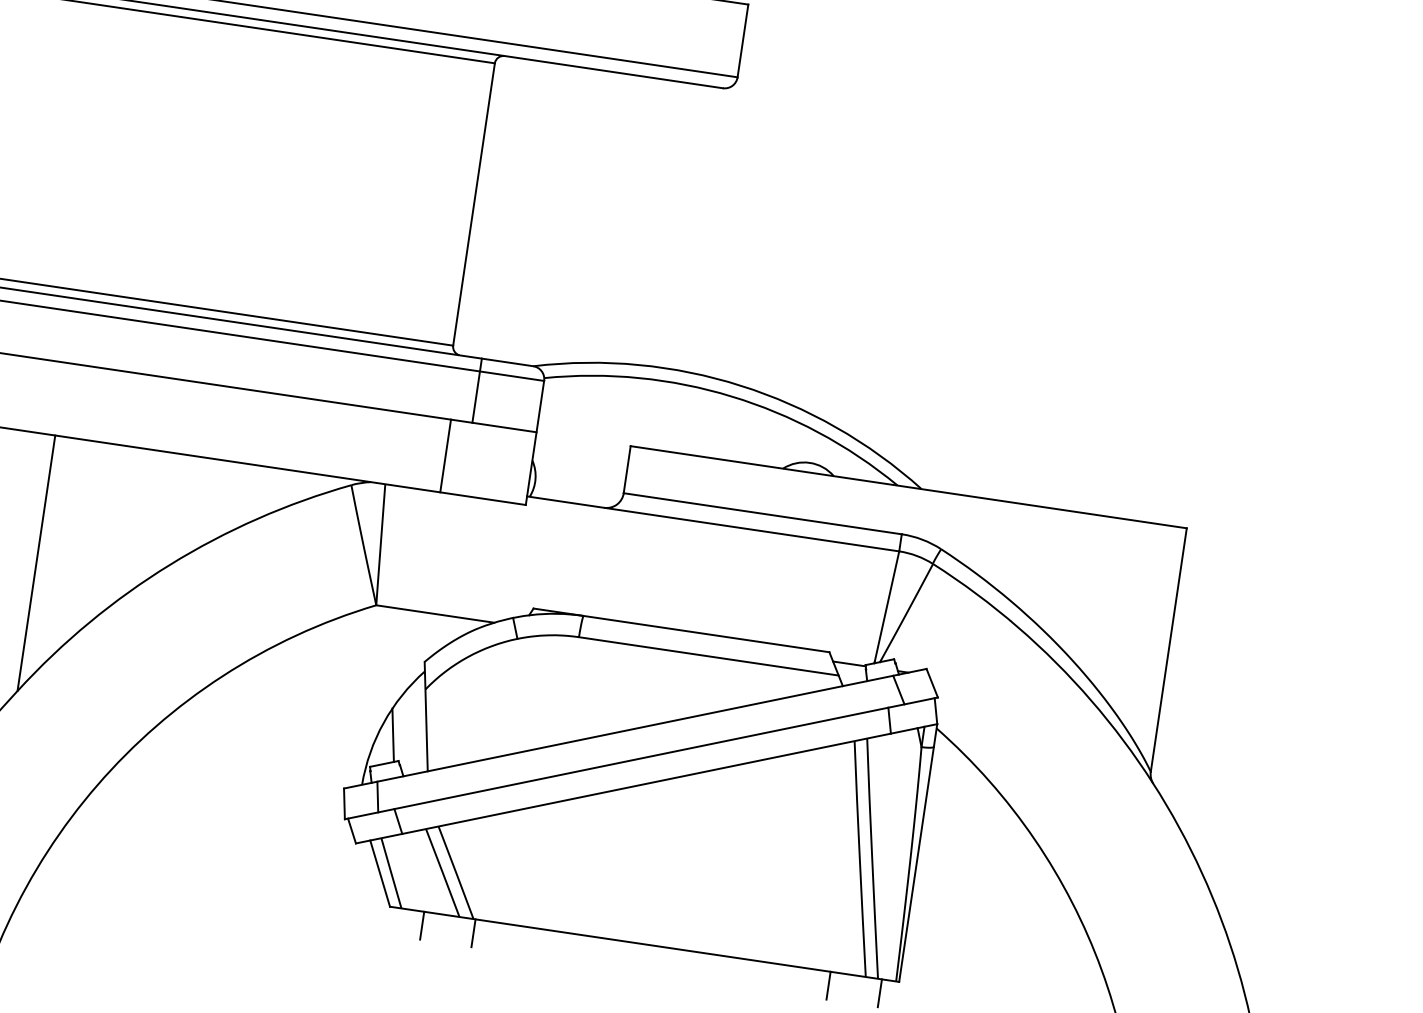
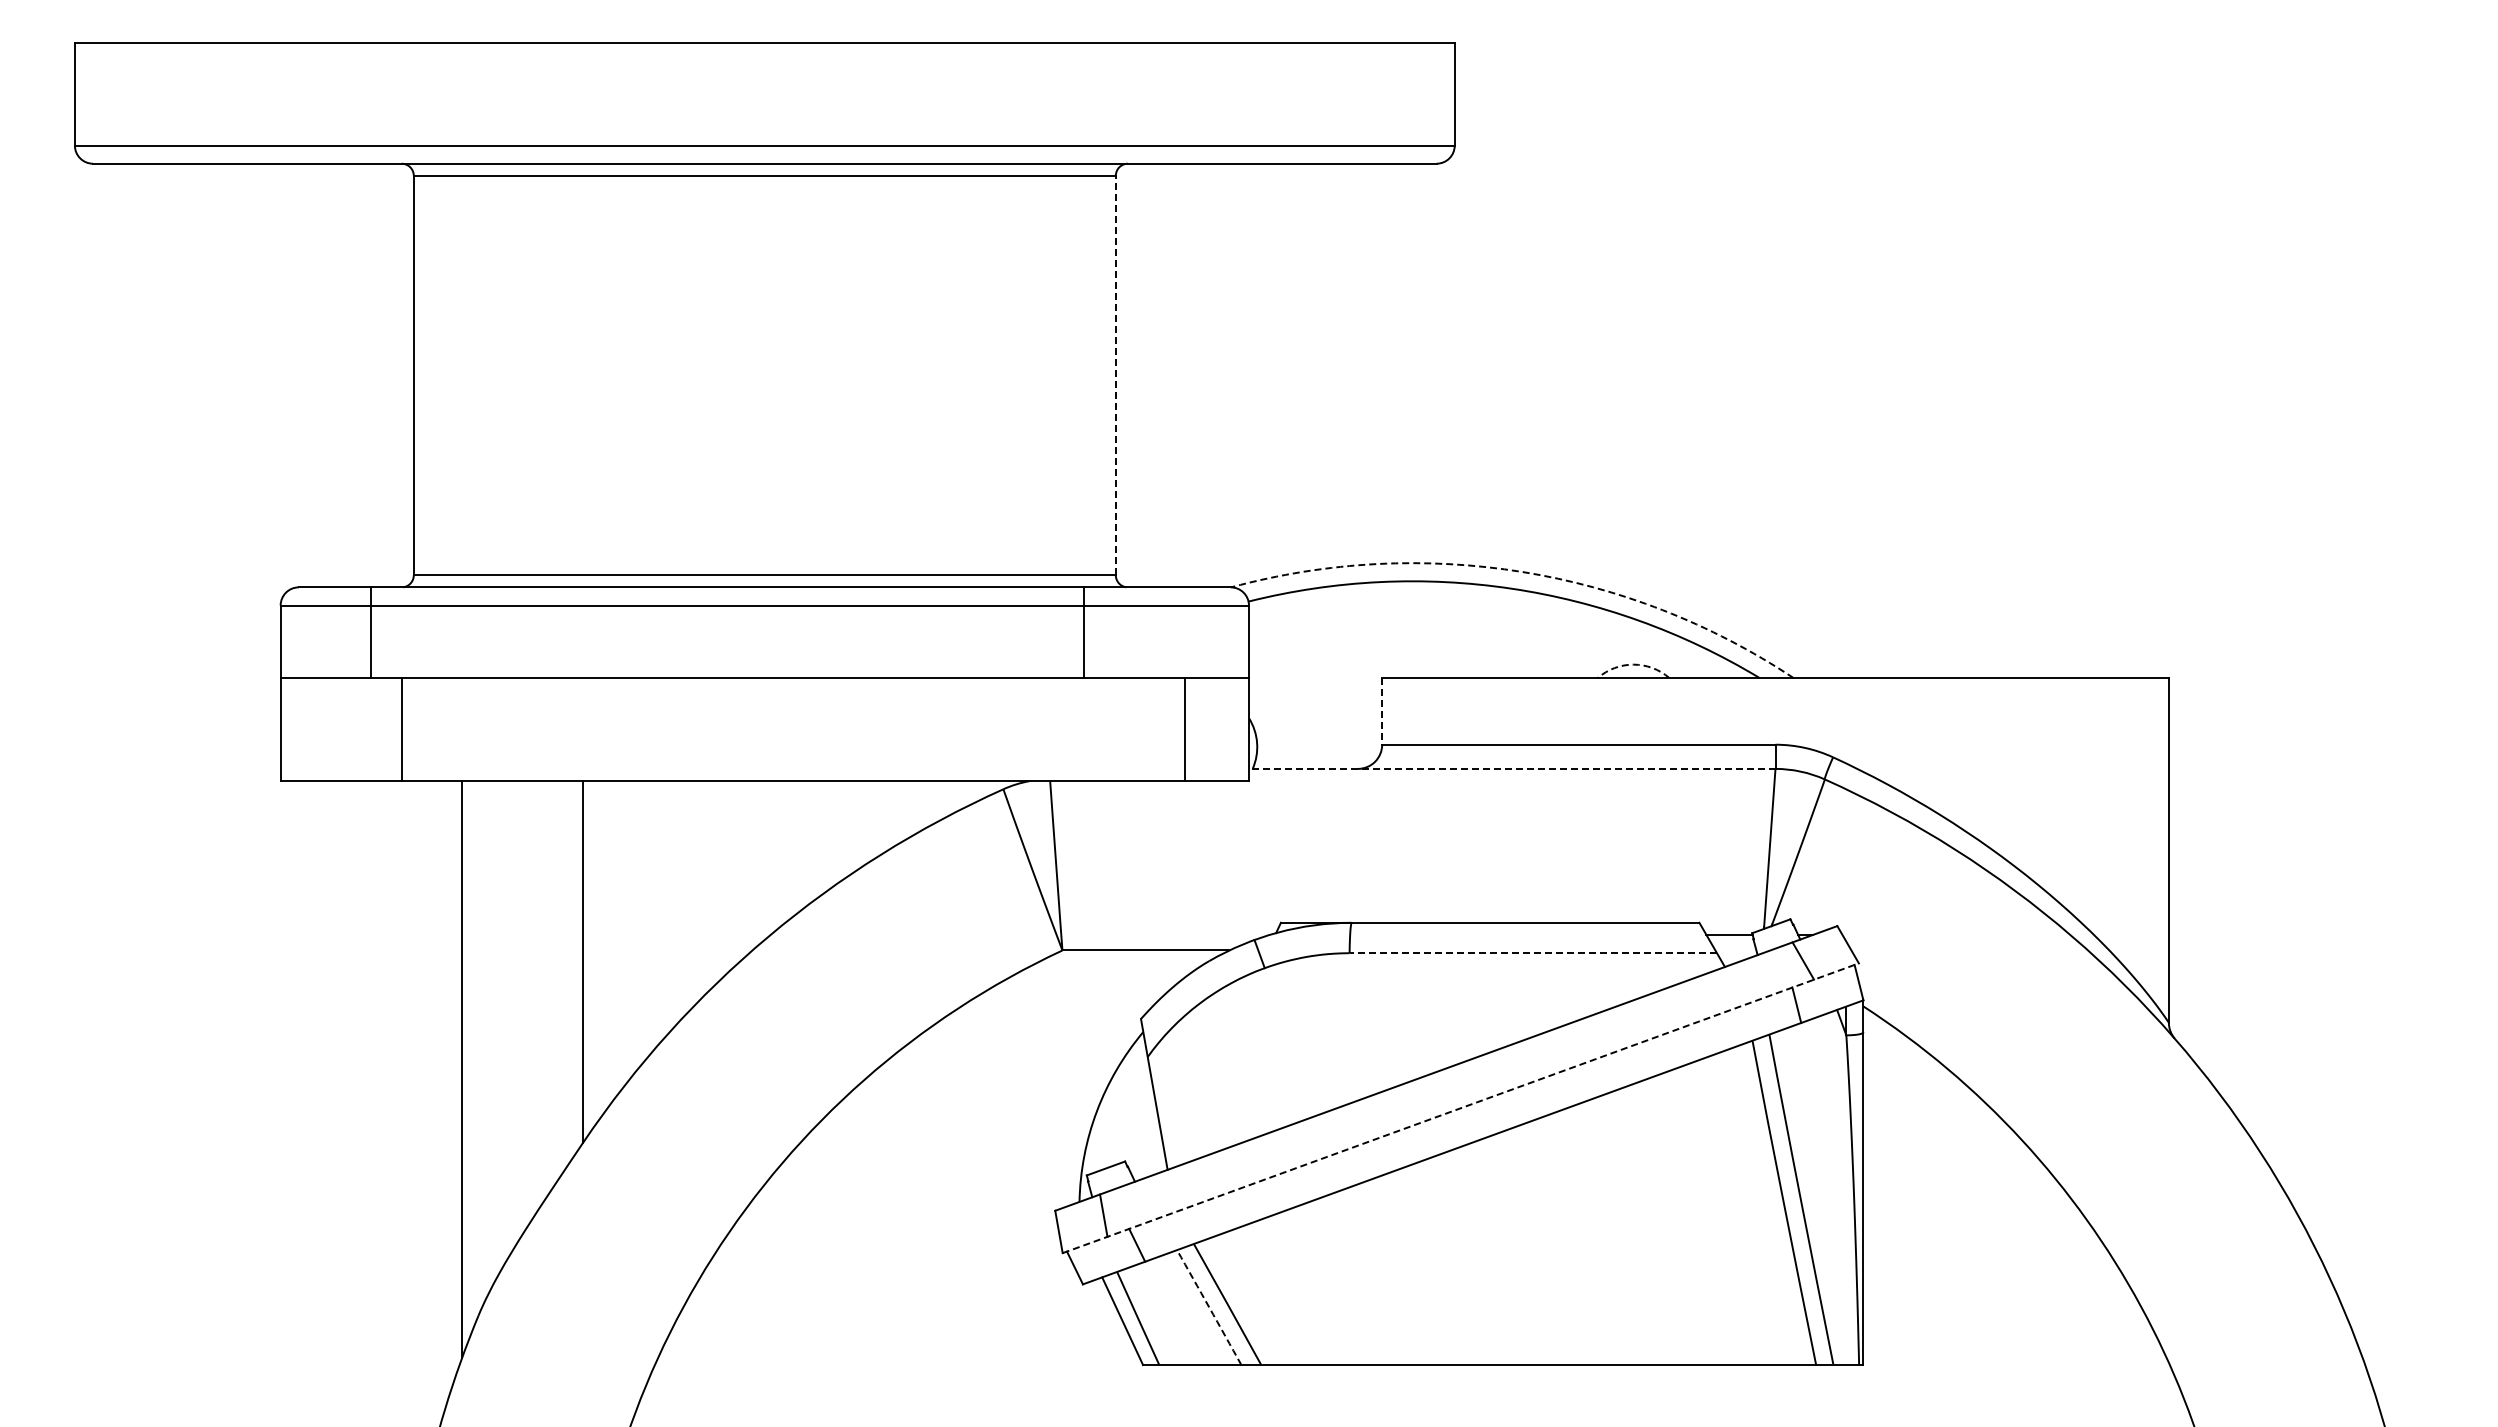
line: (473, 204) -> (1115, 375), solid -> dashed
arc: (741, 385) -> (1522, 571), solid -> dashed
line: (477, 390) -> (1084, 632), moved
line: (445, 455) -> (1184, 729), moved
arc: (809, 462) -> (1633, 664), solid -> dashed
line: (627, 469) -> (1382, 711), solid -> dashed
line: (712, 523) -> (1511, 768), solid -> dashed
line: (708, 656) -> (1533, 953), solid -> dashed
line: (392, 734) -> (1111, 1126), removed
line: (641, 758) -> (1460, 1108), solid -> dashed
arc: (442, 873) -> (1209, 1307), solid -> dashed
line: (422, 925) -> (1191, 1384), removed
line: (473, 933) -> (1264, 1384), removed
line: (828, 985) -> (1766, 1384), removed
line: (880, 993) -> (1839, 1384), removed

